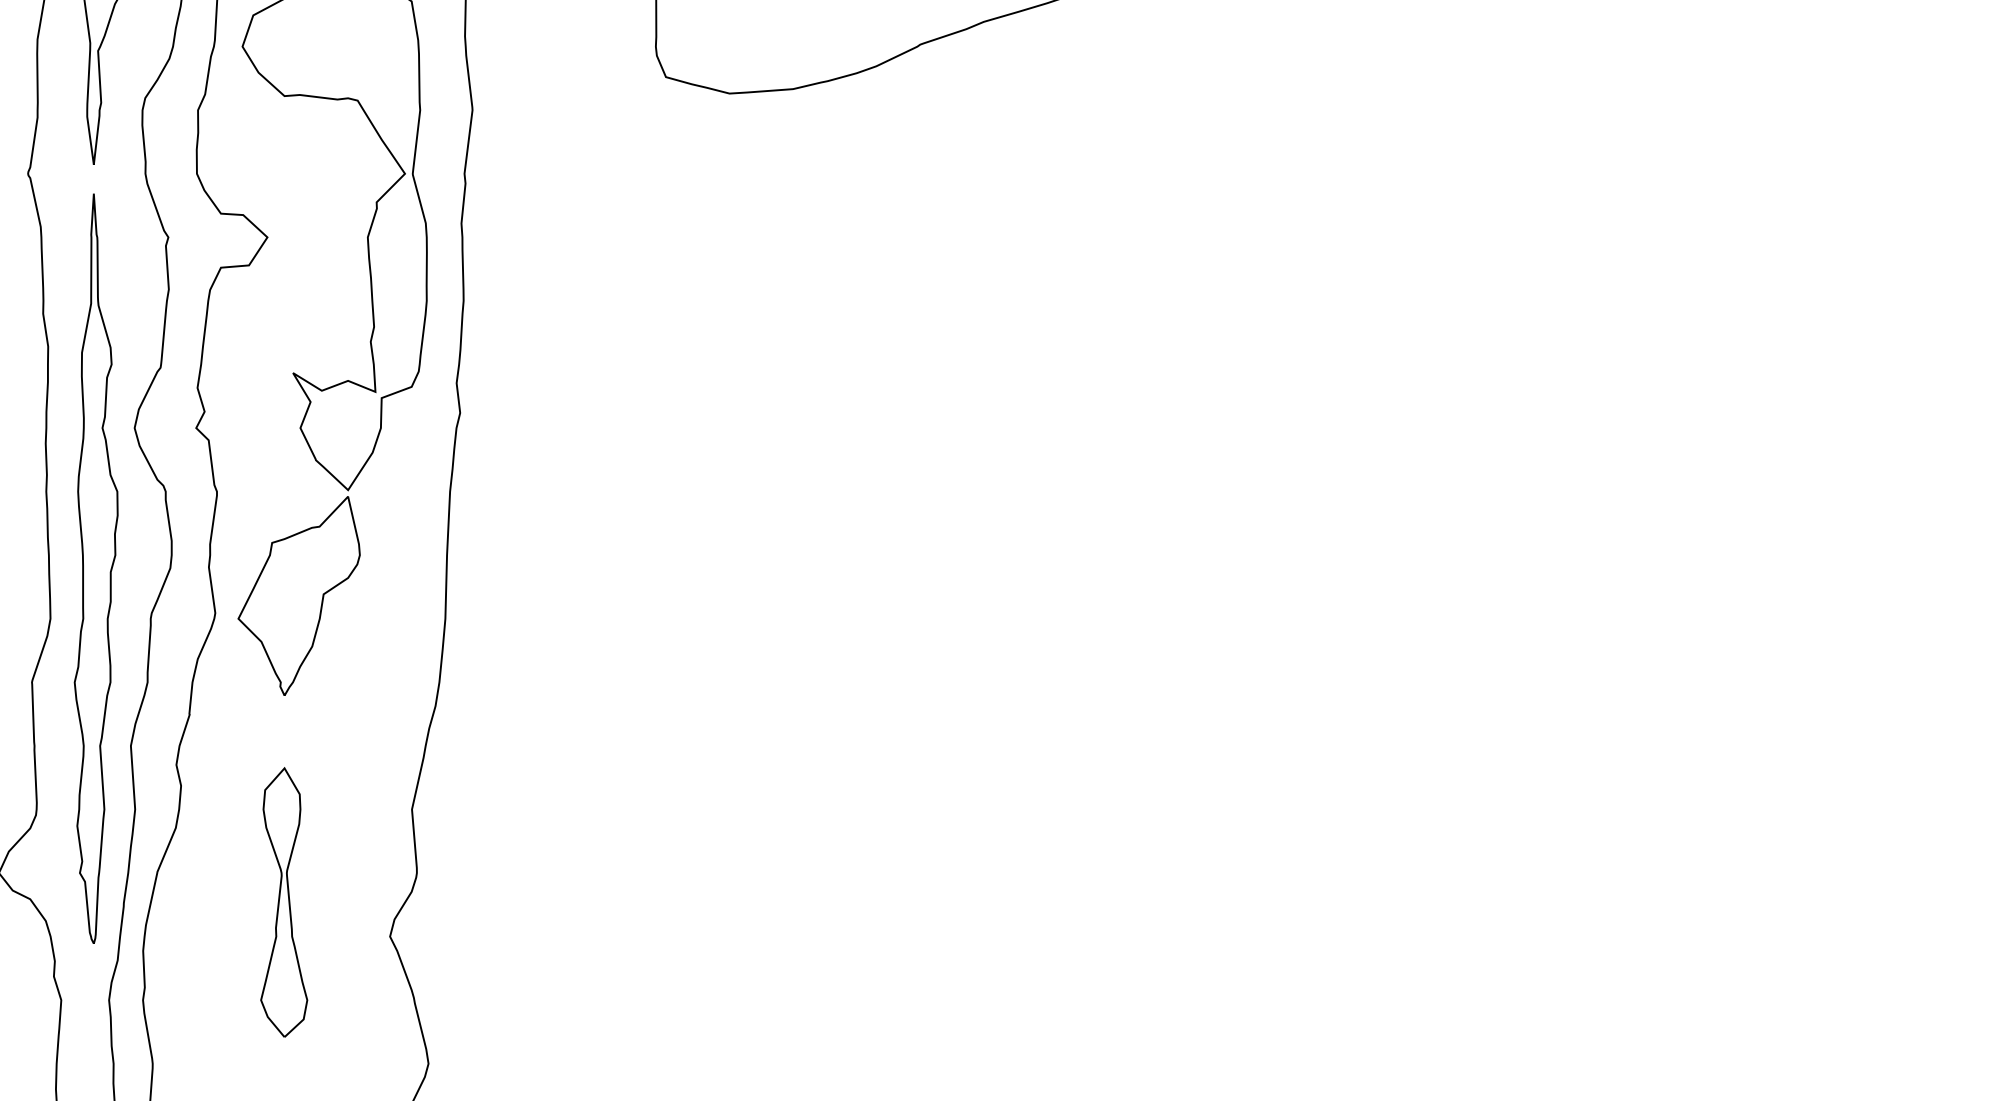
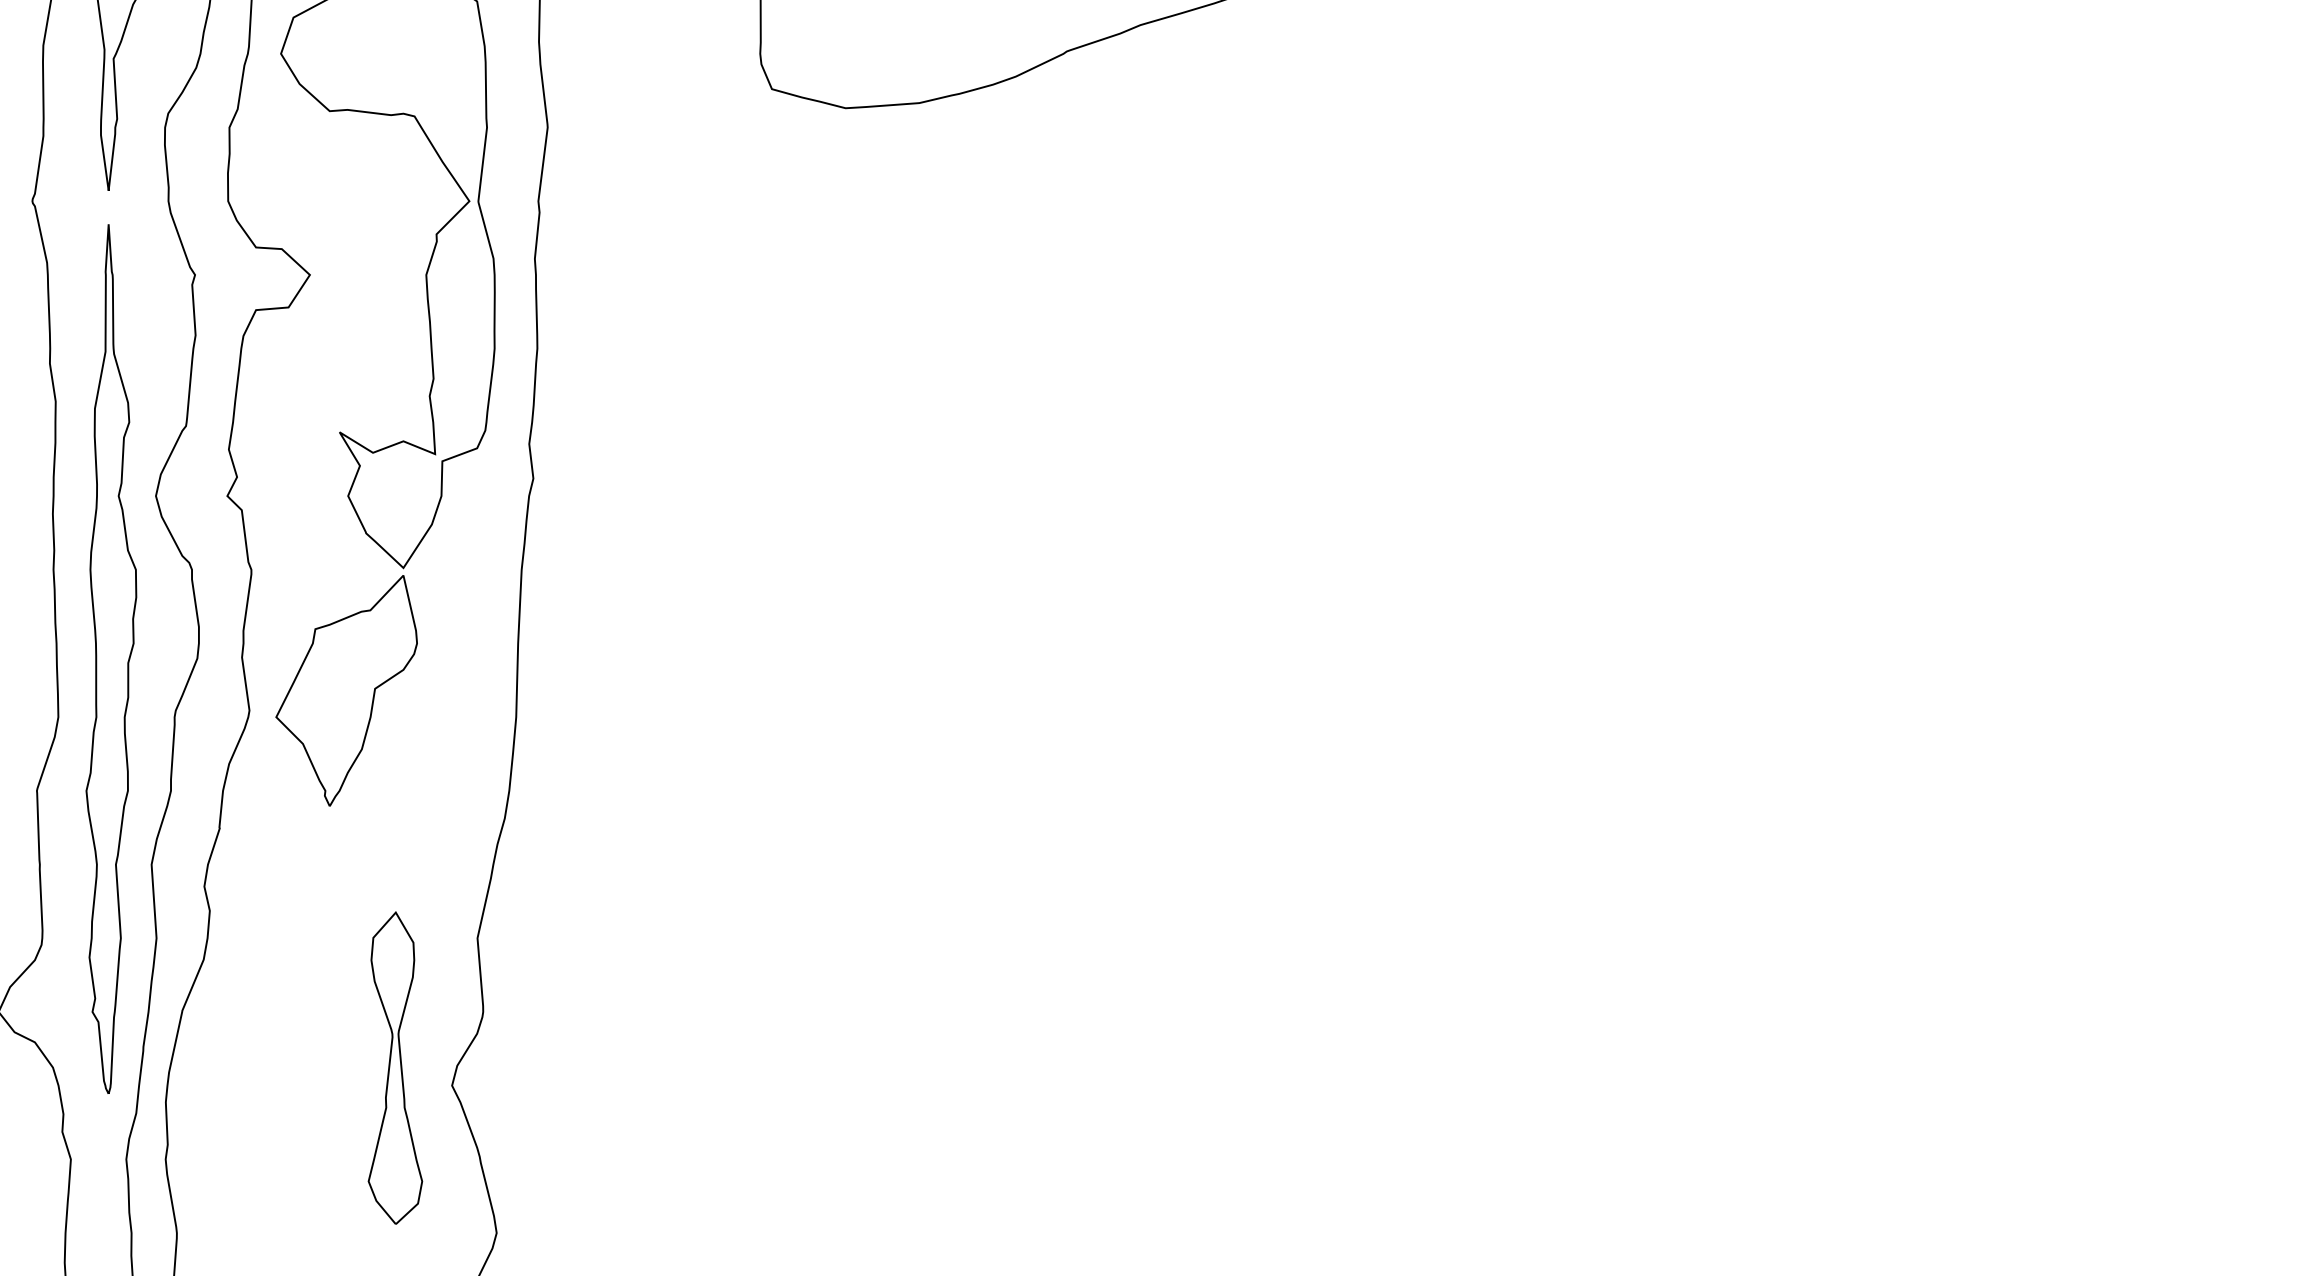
part: (284, 902) -> (395, 1068), moved

